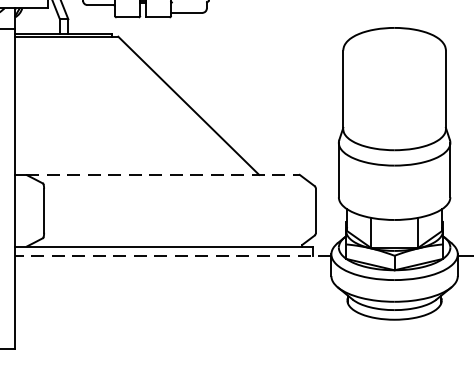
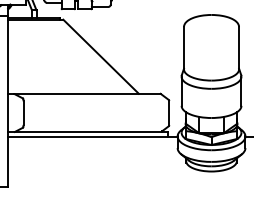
line: (163, 174) -> (87, 93), dashed -> solid
line: (172, 256) -> (92, 137), dashed -> solid

